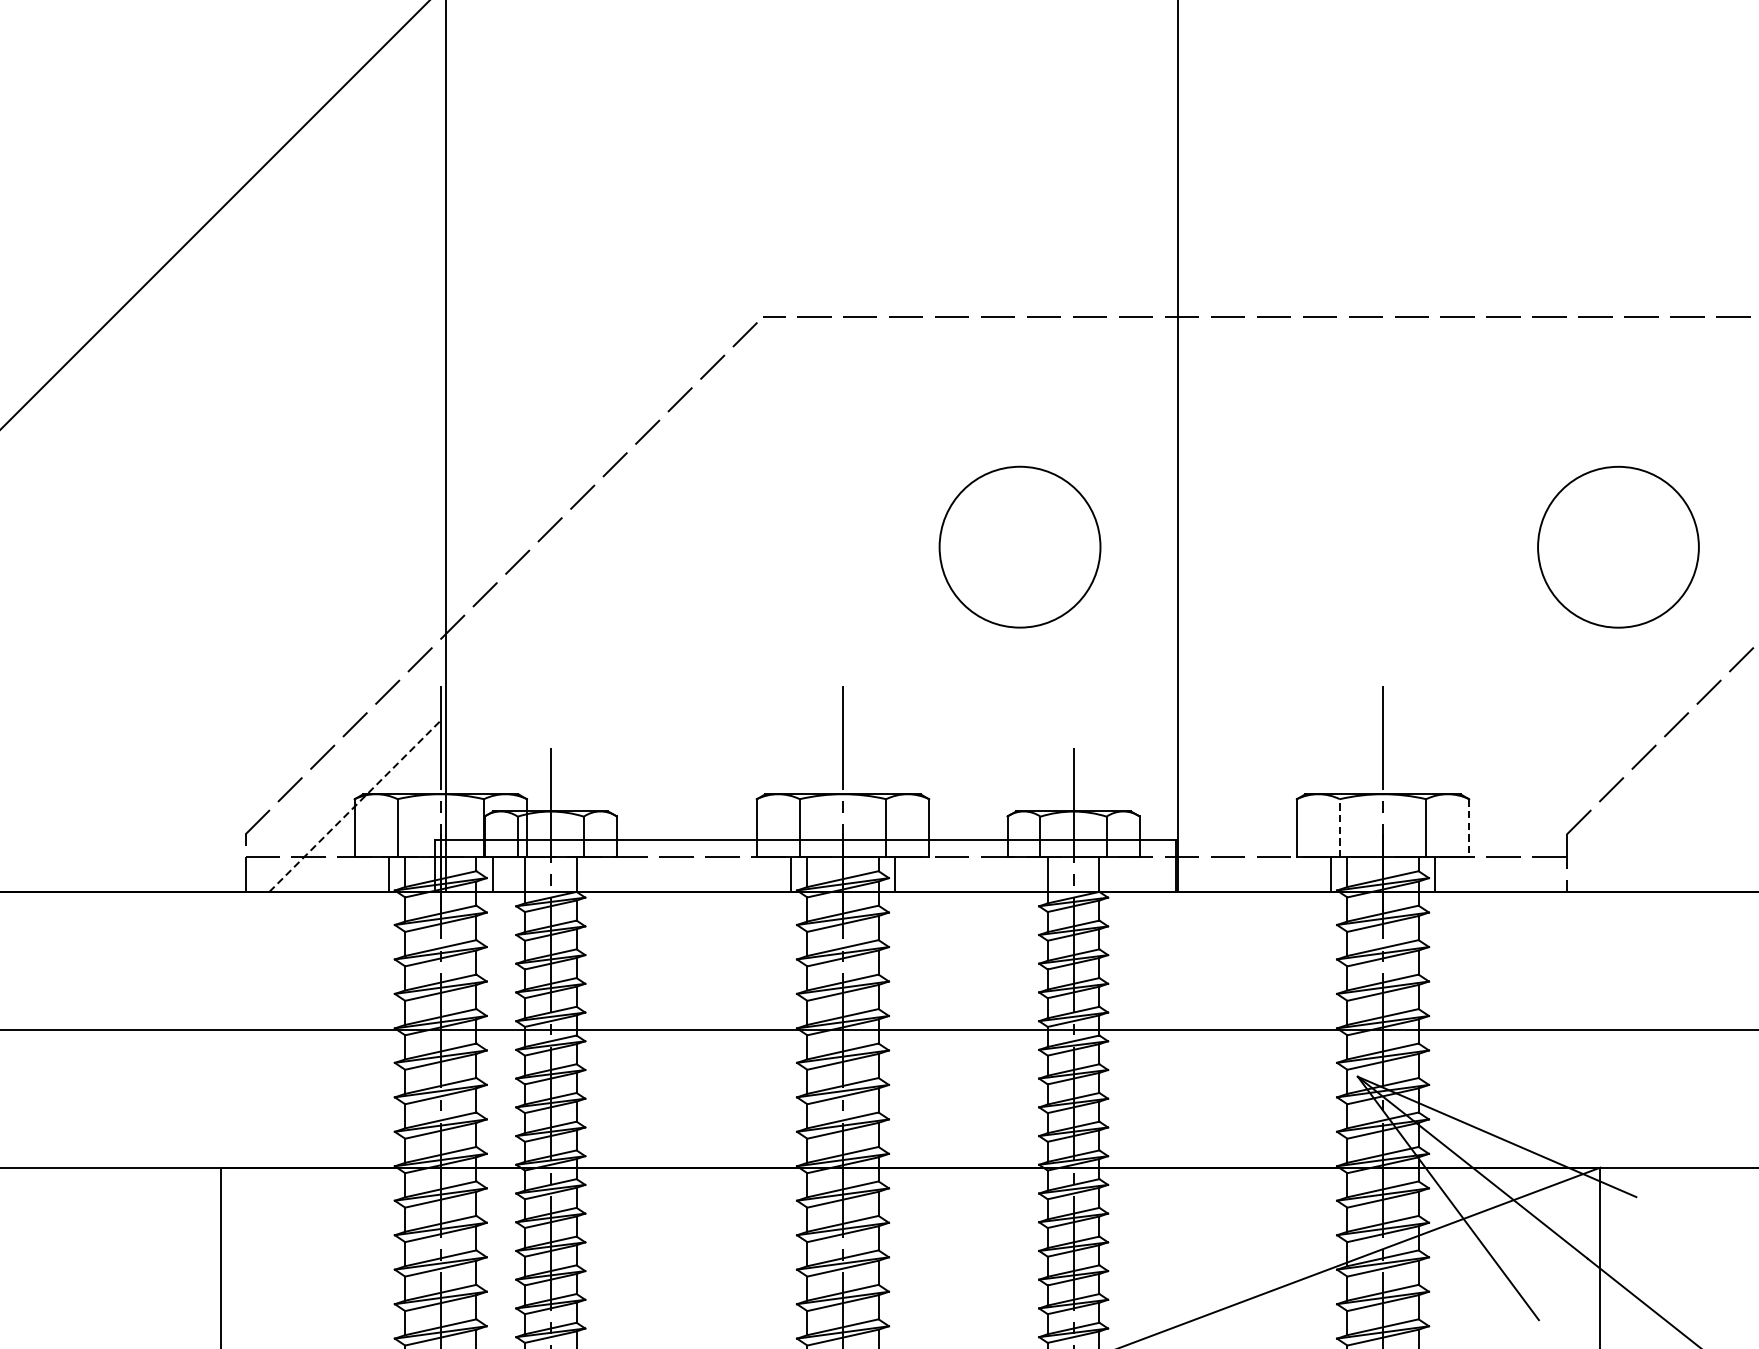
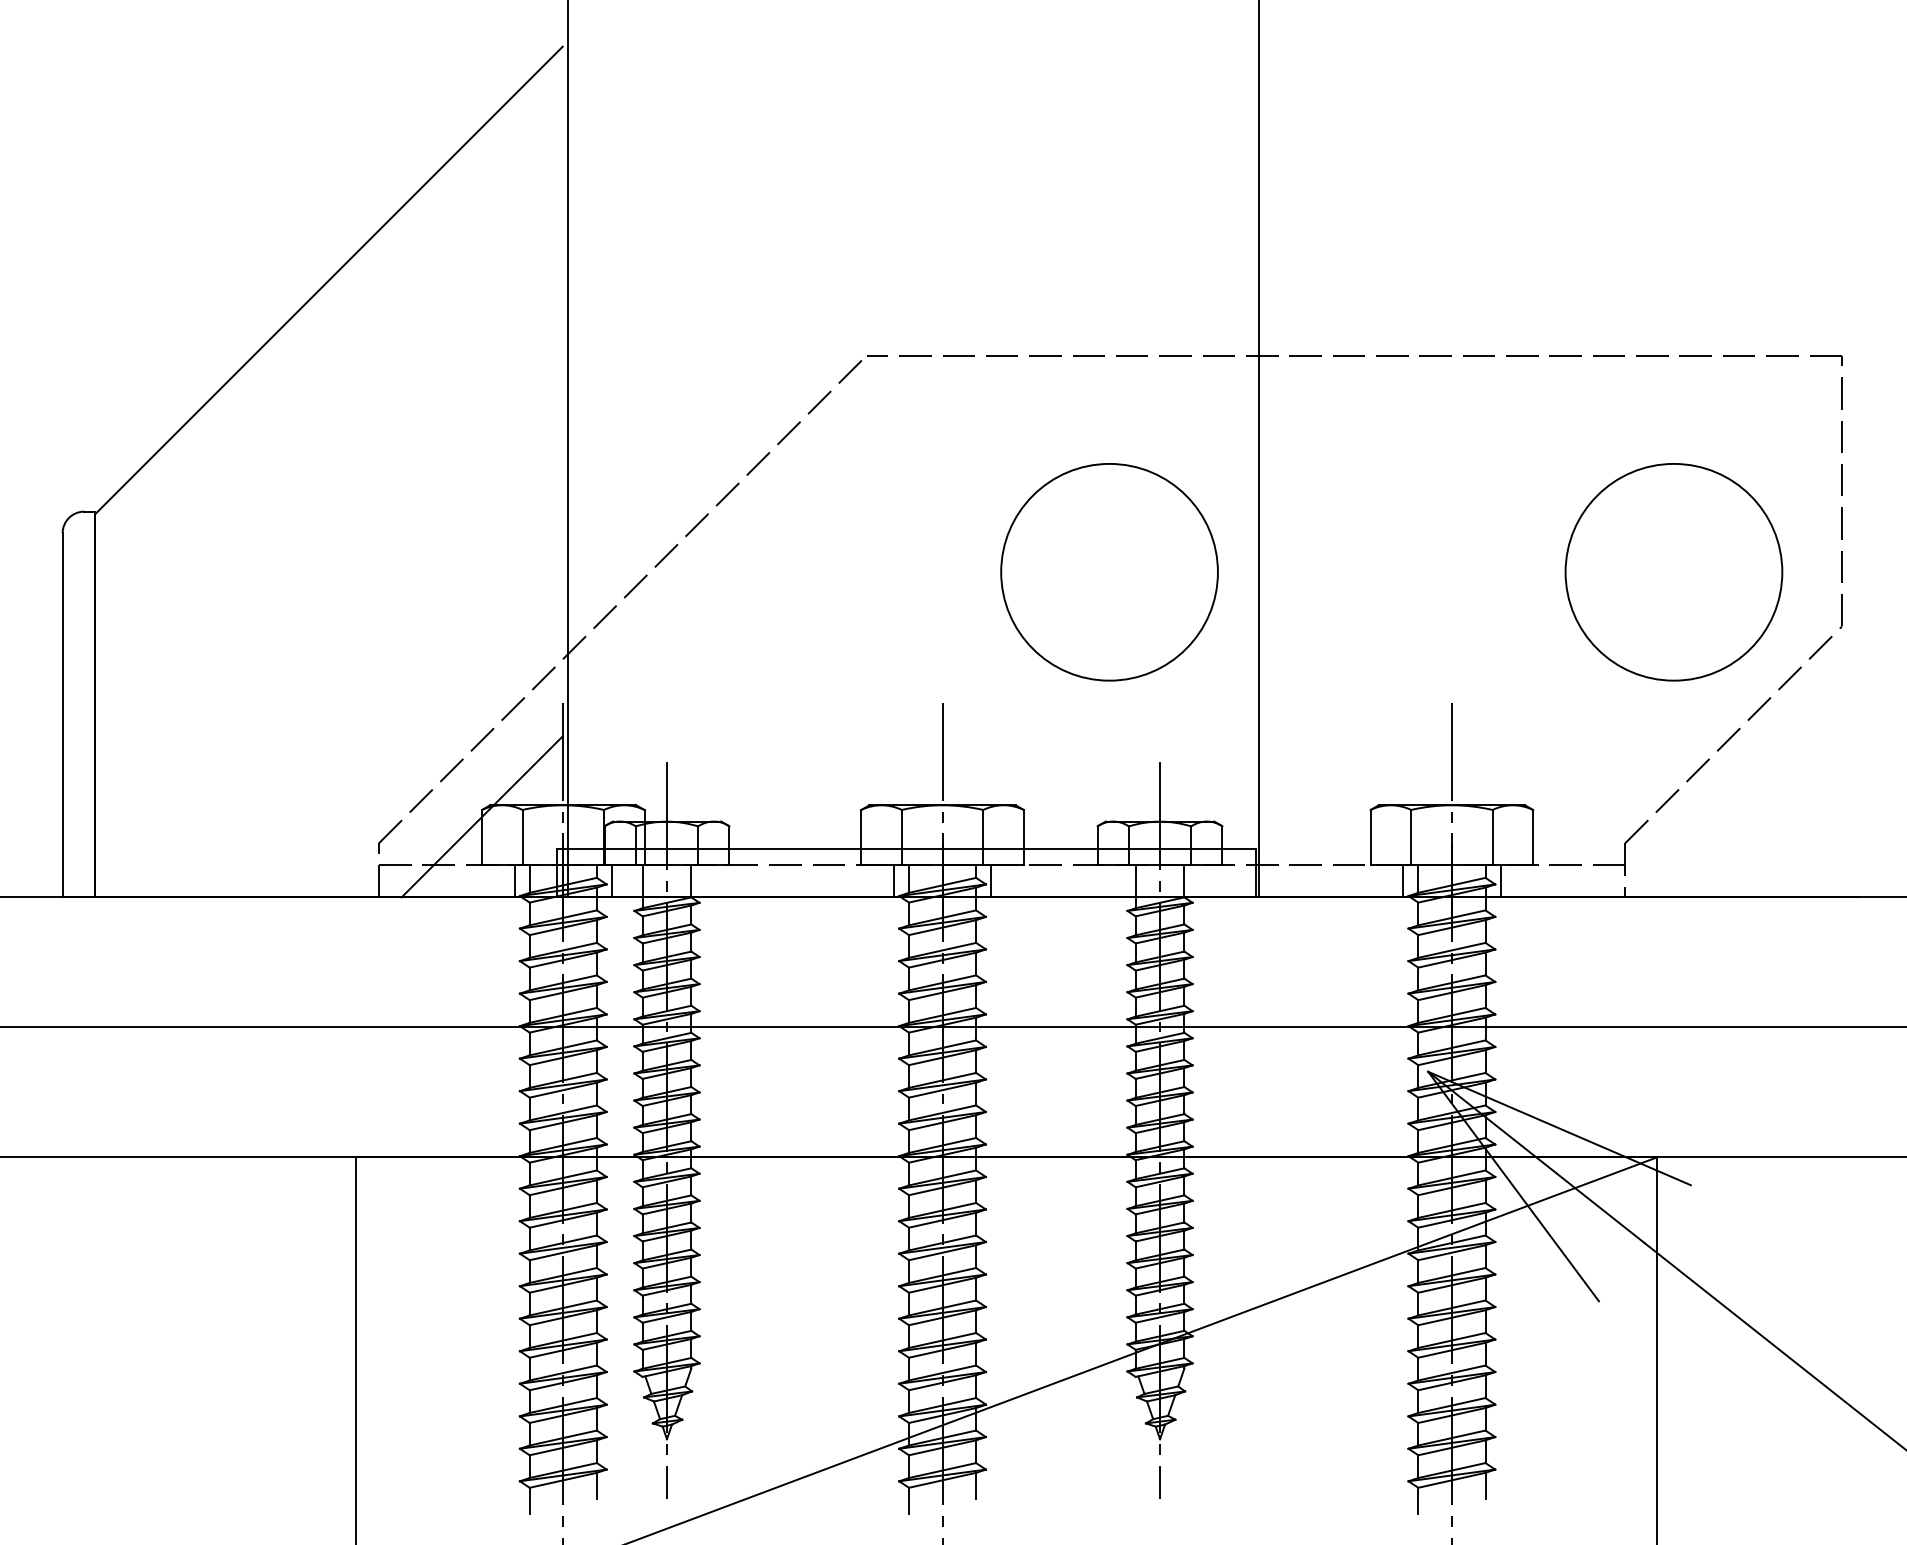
circle: (1019, 546) -> (1109, 571), size x1.43
circle: (1617, 547) -> (1673, 572), size x1.43
line: (355, 806) -> (482, 816), dashed -> solid
line: (1340, 827) -> (1411, 836), dashed -> solid
line: (1469, 828) -> (1533, 837), dashed -> solid

